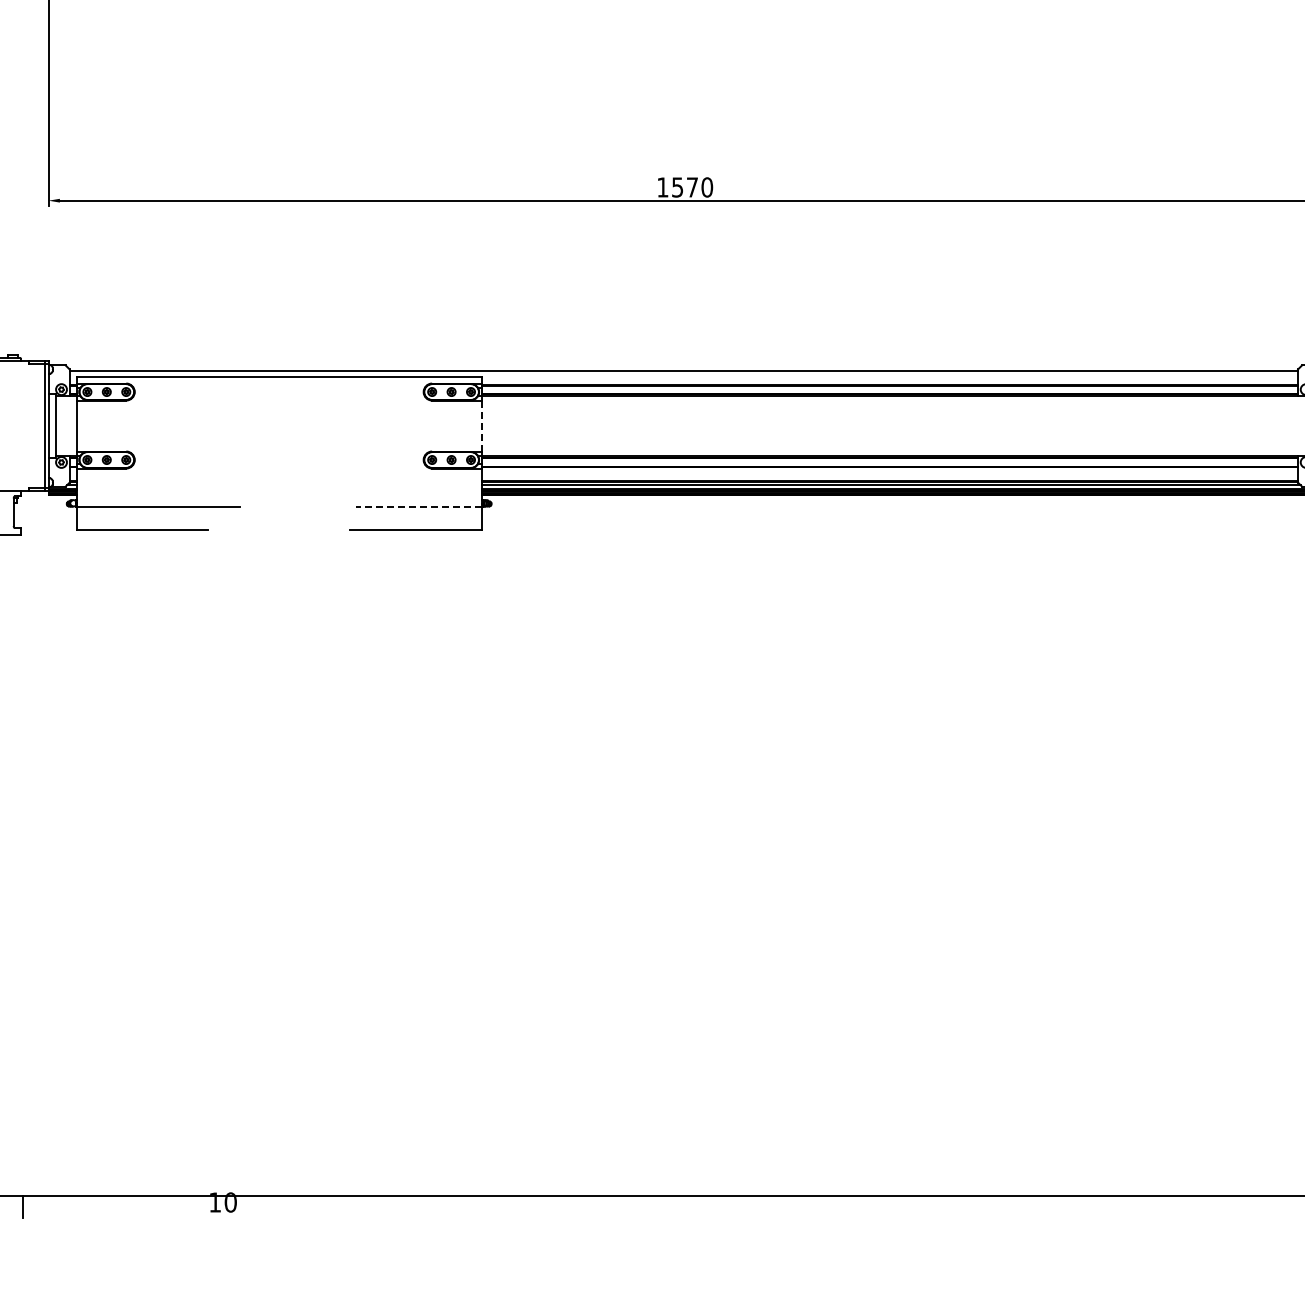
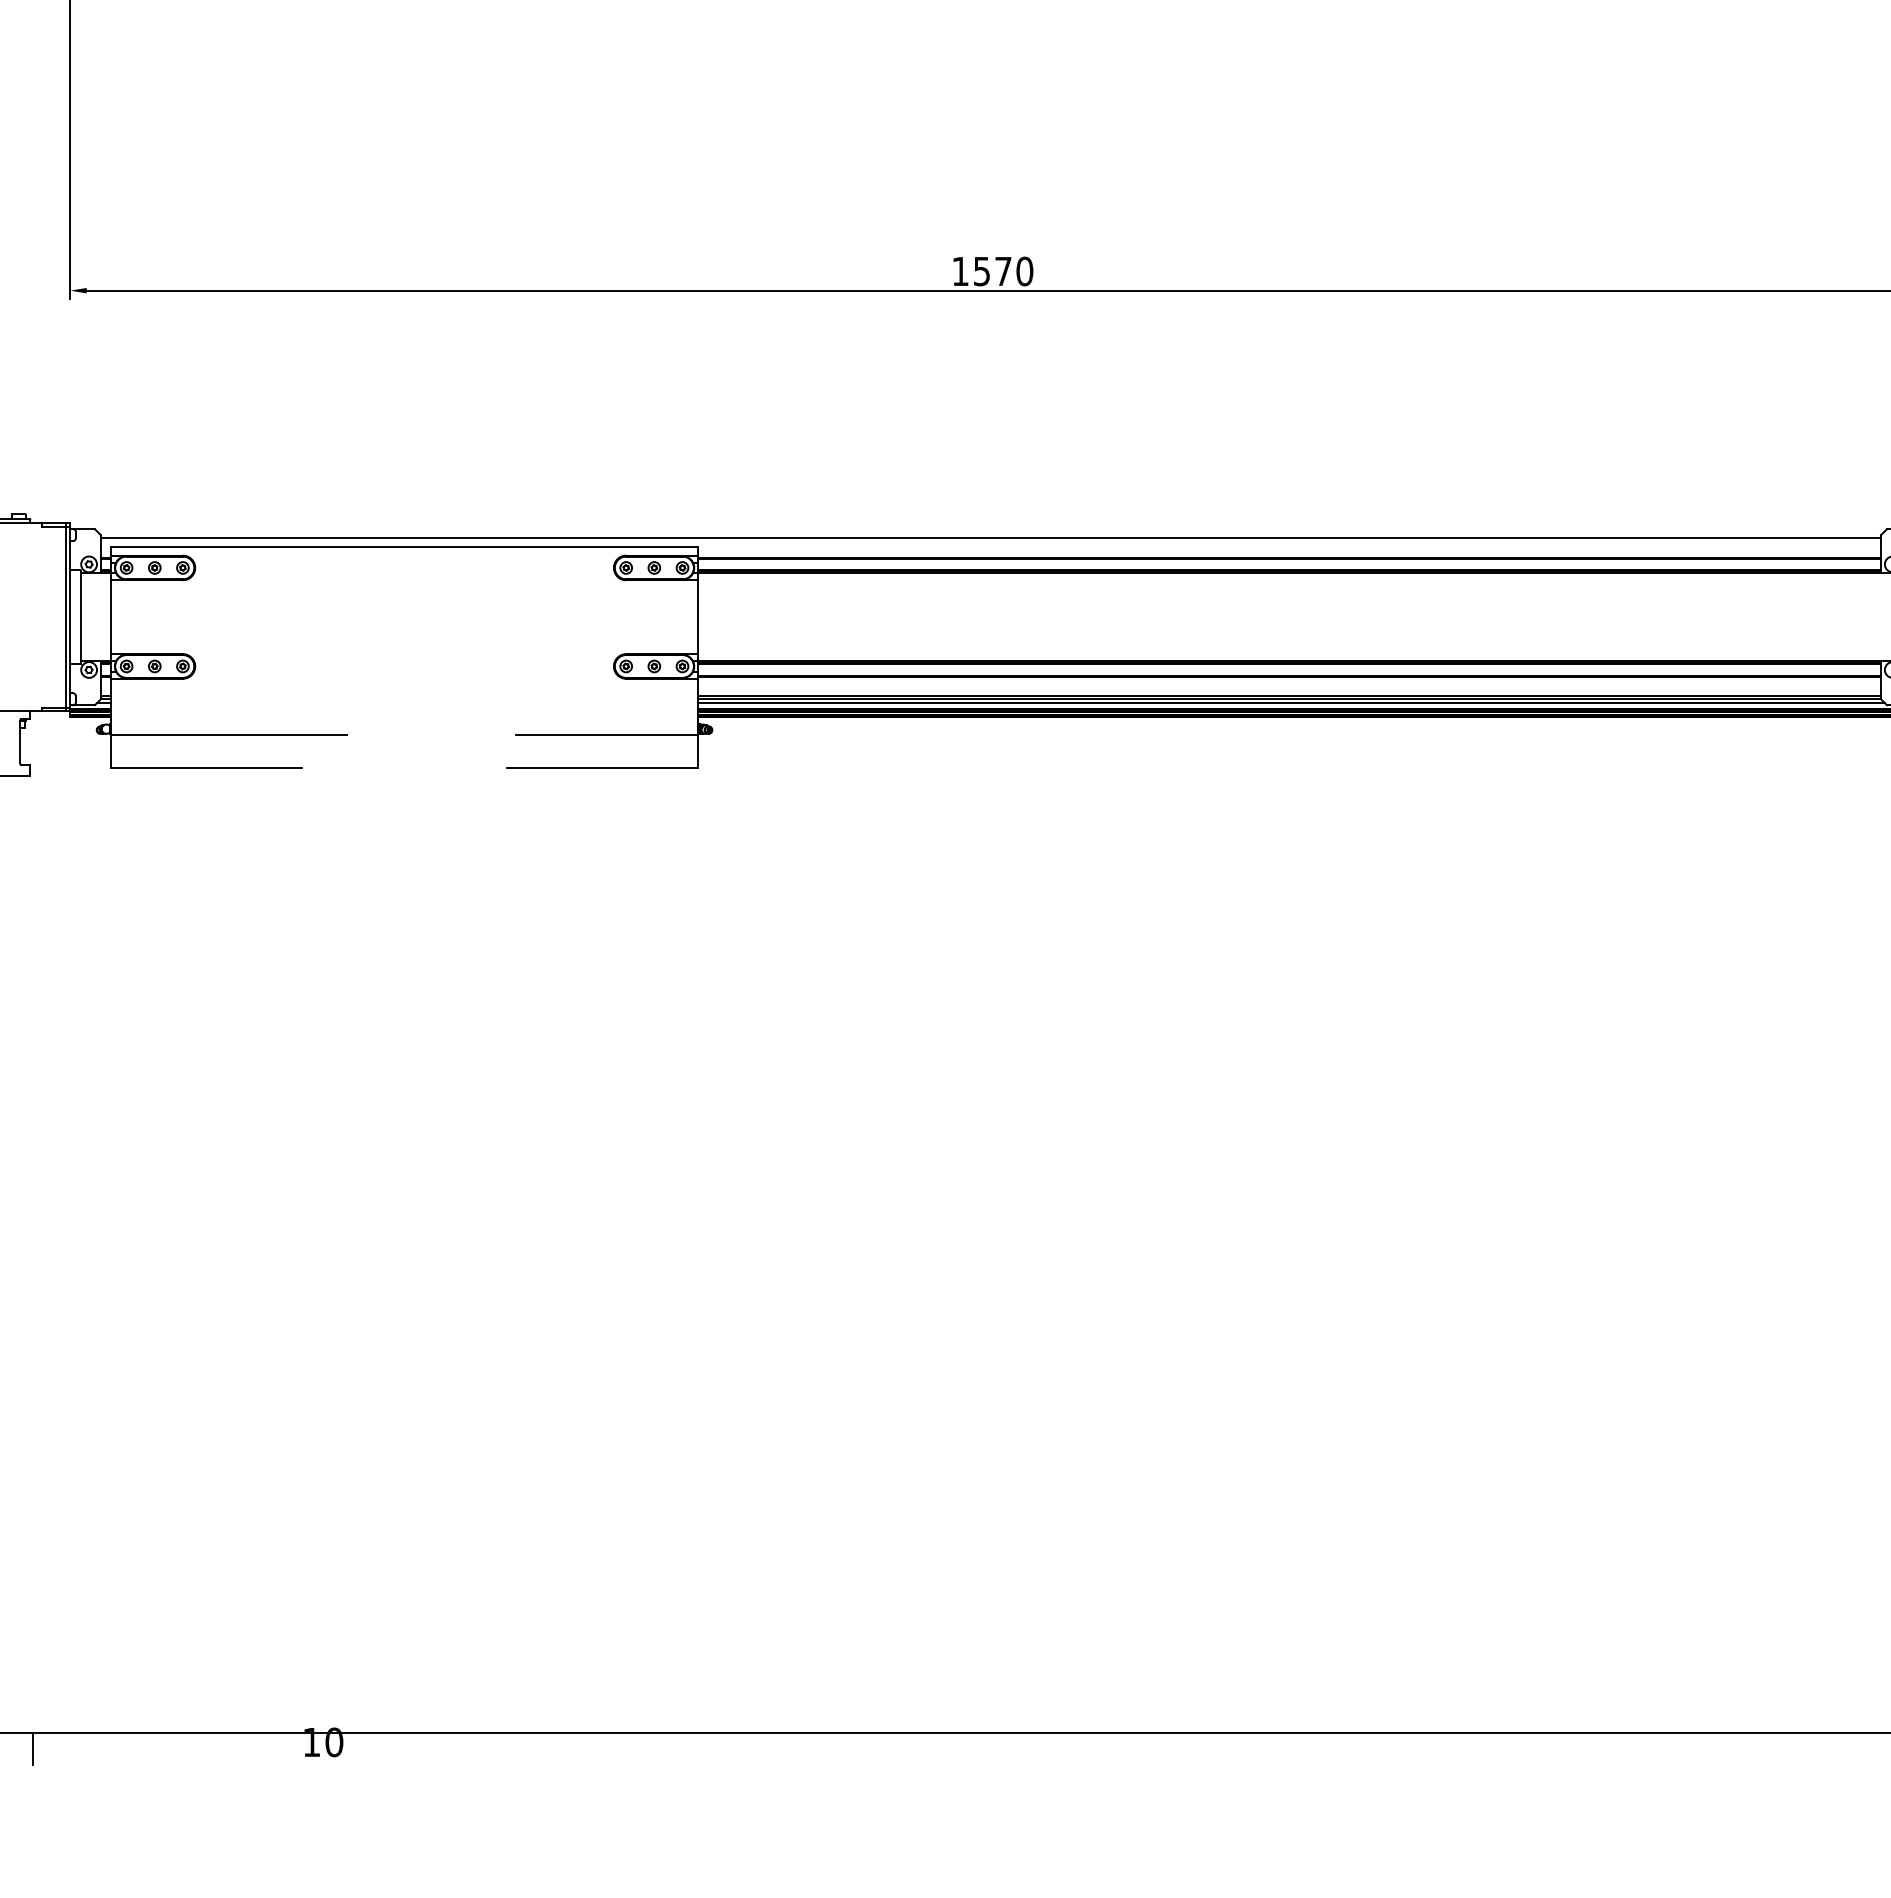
line: (481, 425) -> (697, 616), dashed -> solid
line: (418, 507) -> (606, 735), dashed -> solid

